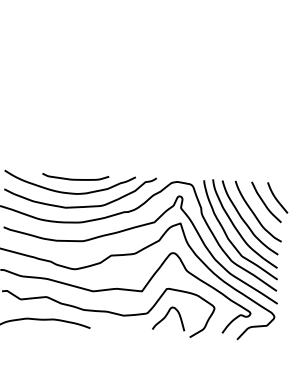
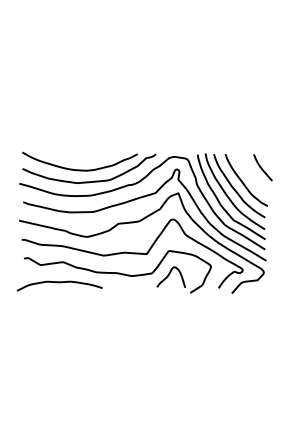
curve: (75, 178) -> (84, 157), removed
curve: (265, 202) -> (252, 172), removed

